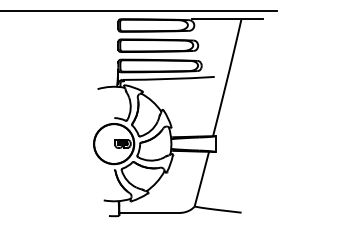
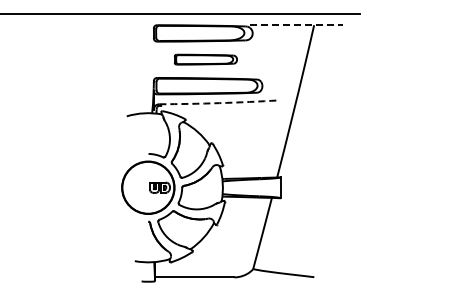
line: (227, 19) -> (296, 25), solid -> dashed
part: (158, 45) -> (205, 59), size x0.6
arc: (168, 79) -> (219, 103), solid -> dashed

